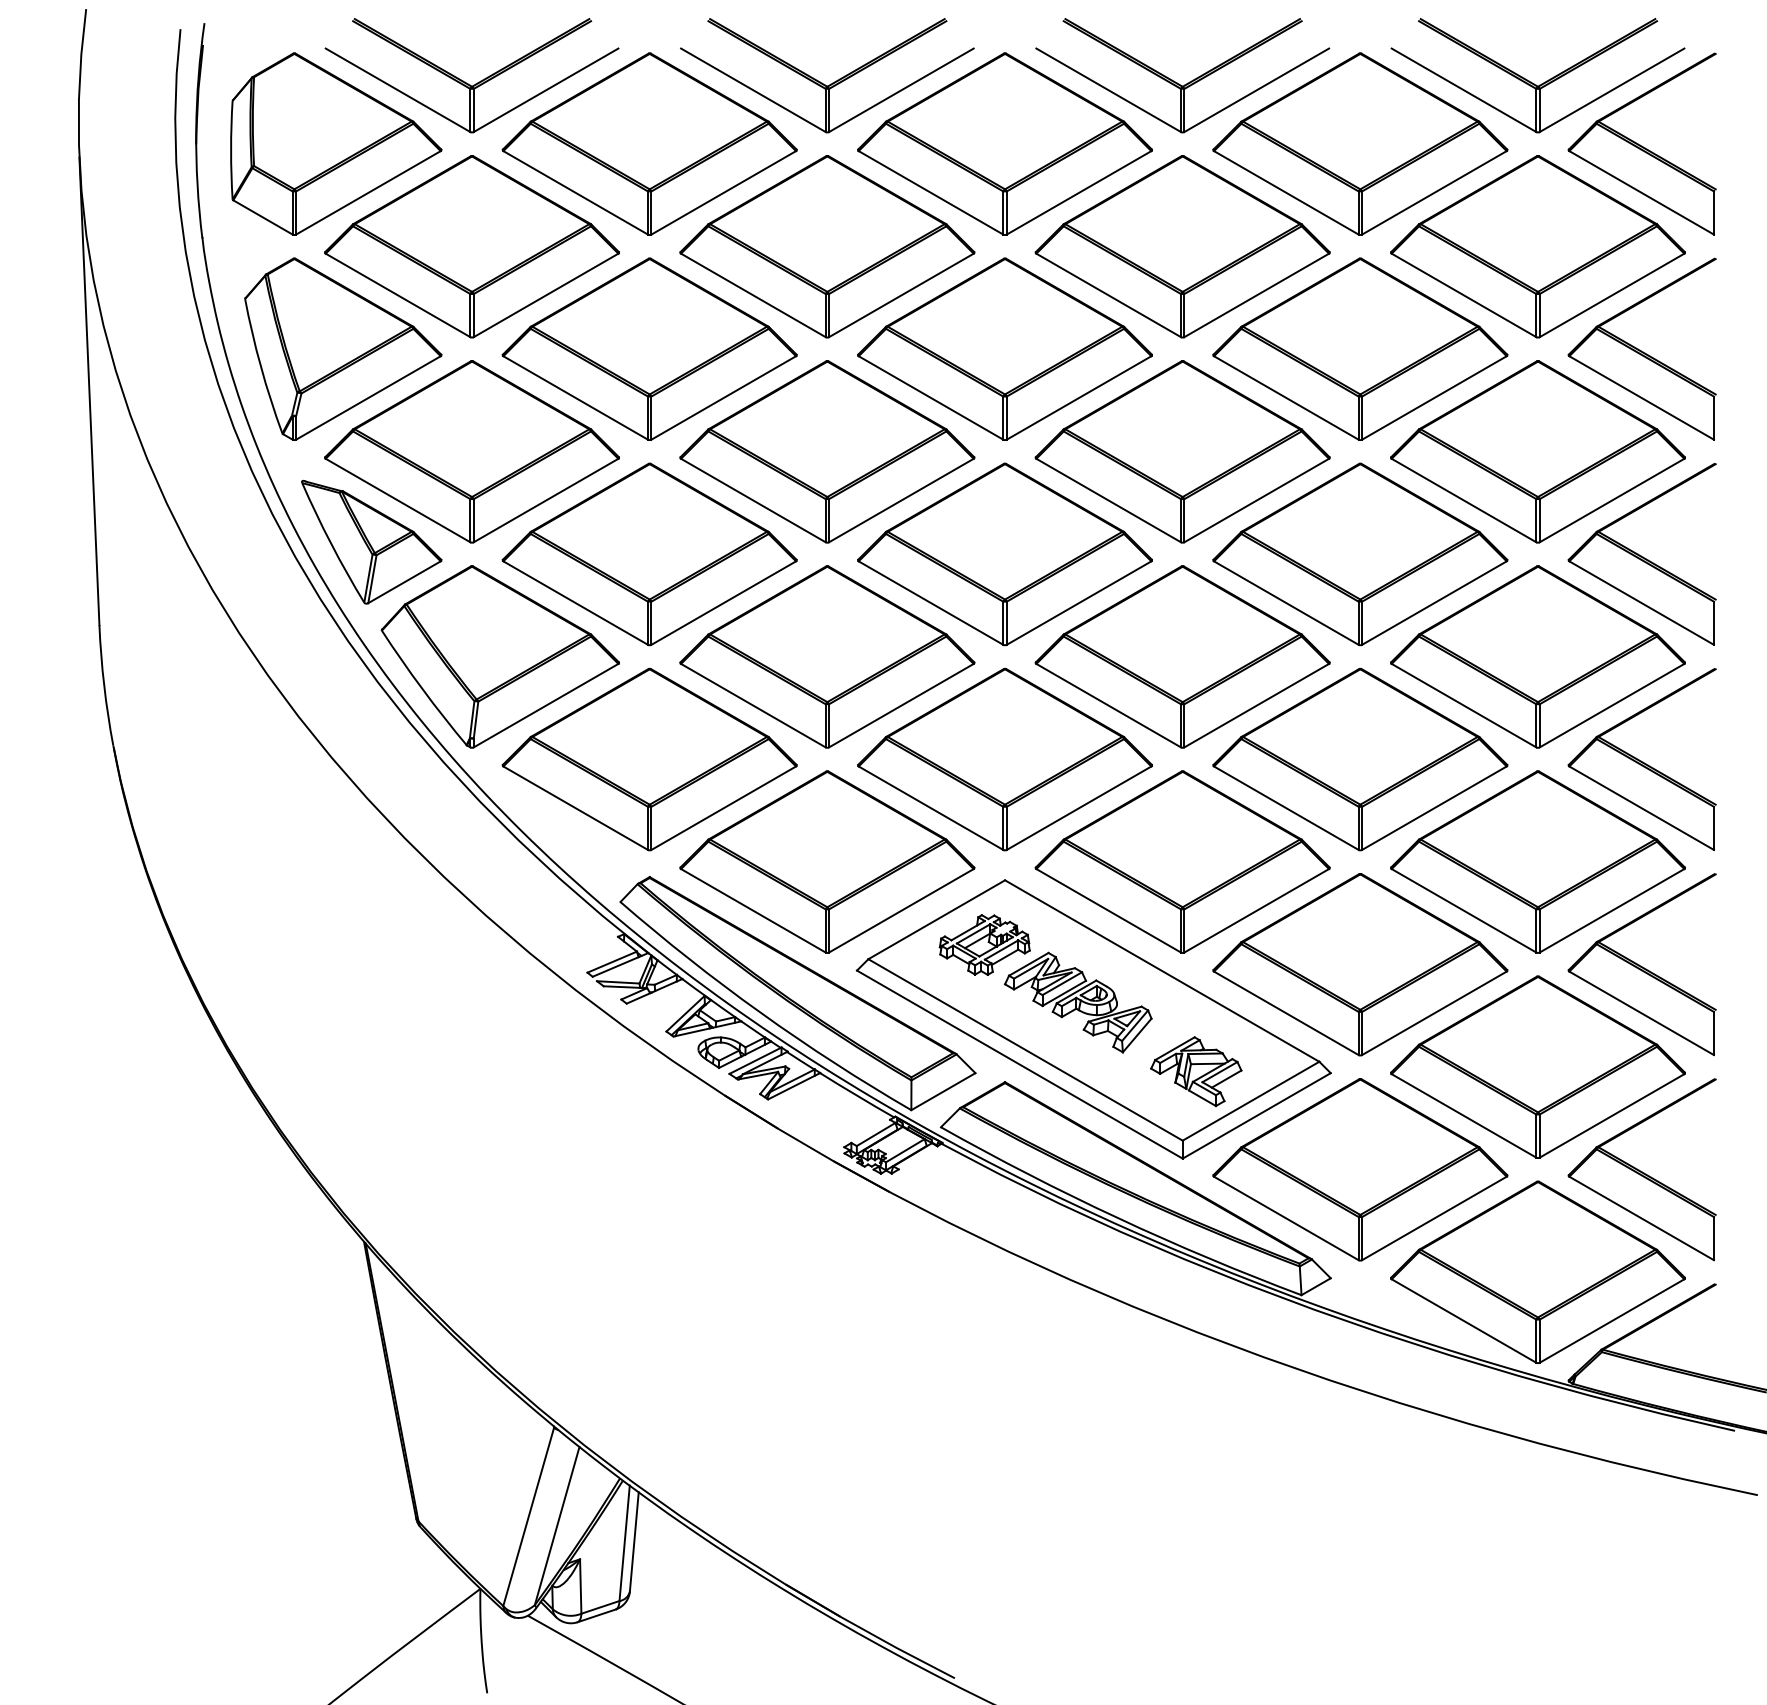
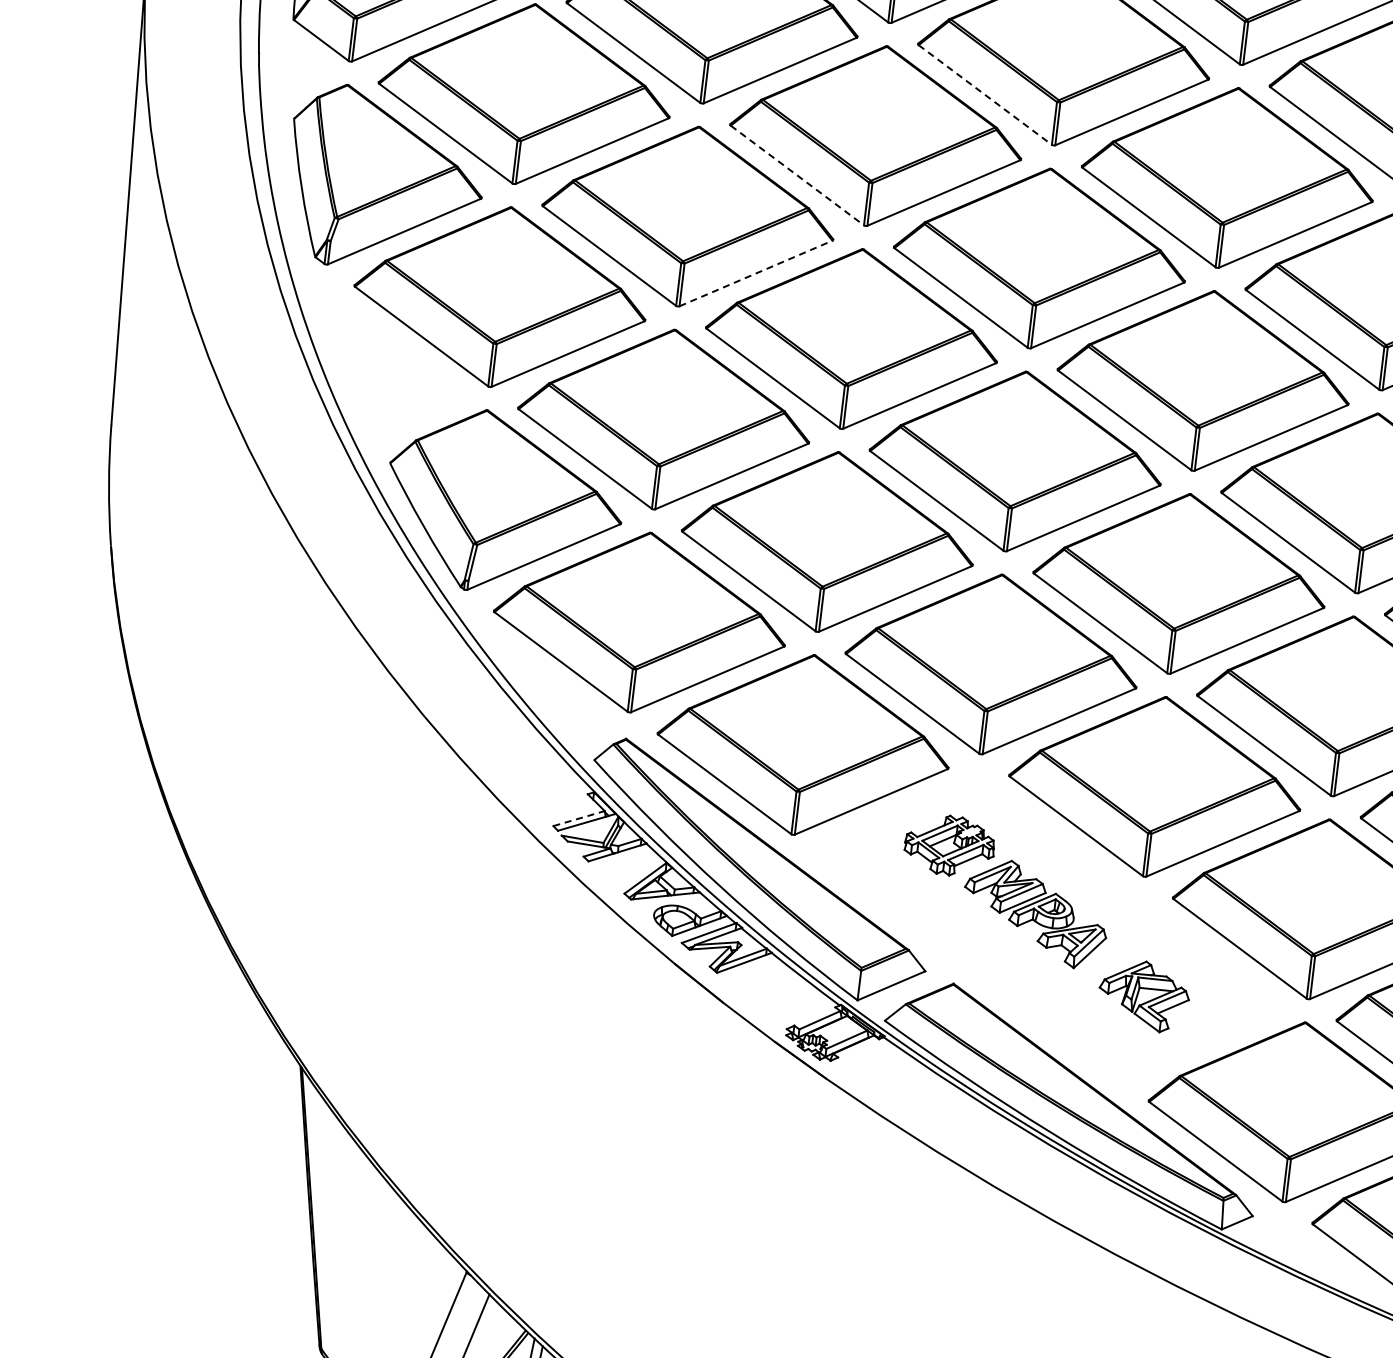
line: (931, 192) -> (985, 94), solid -> dashed
line: (753, 295) -> (797, 175), solid -> dashed
line: (723, 397) -> (755, 273), solid -> dashed
part: (371, 542) -> (390, 374), removed
line: (612, 962) -> (579, 818), solid -> dashed
part: (1093, 1019) -> (1048, 932), removed

